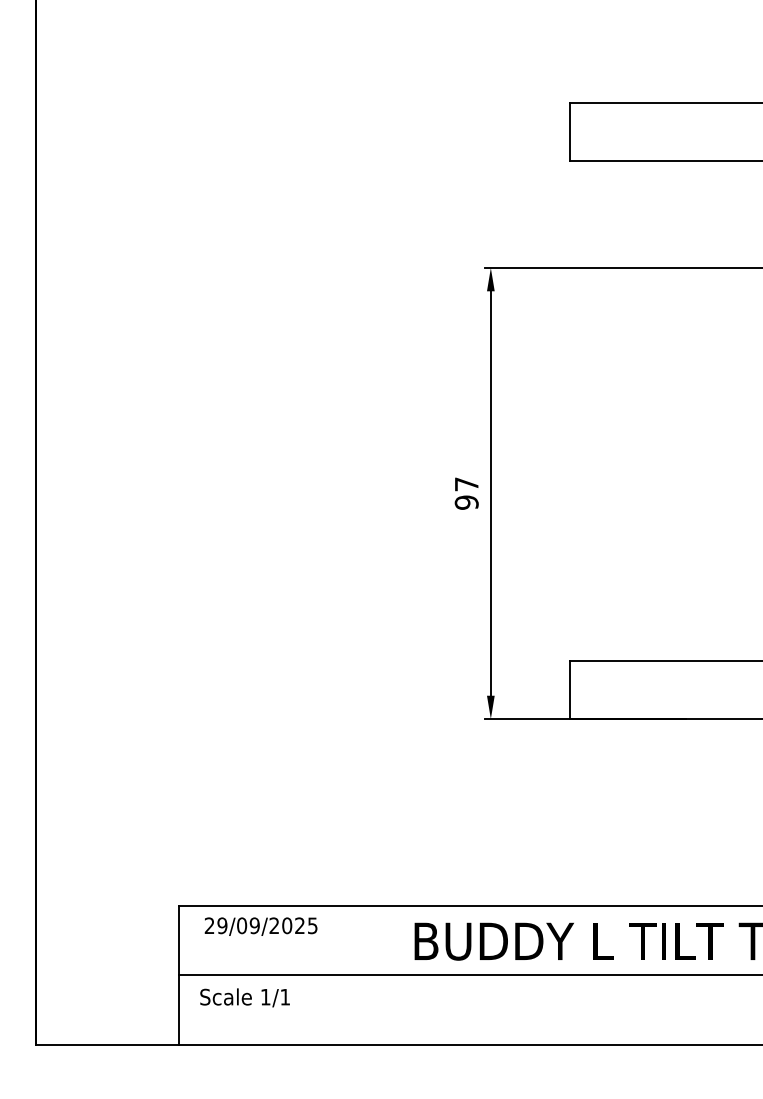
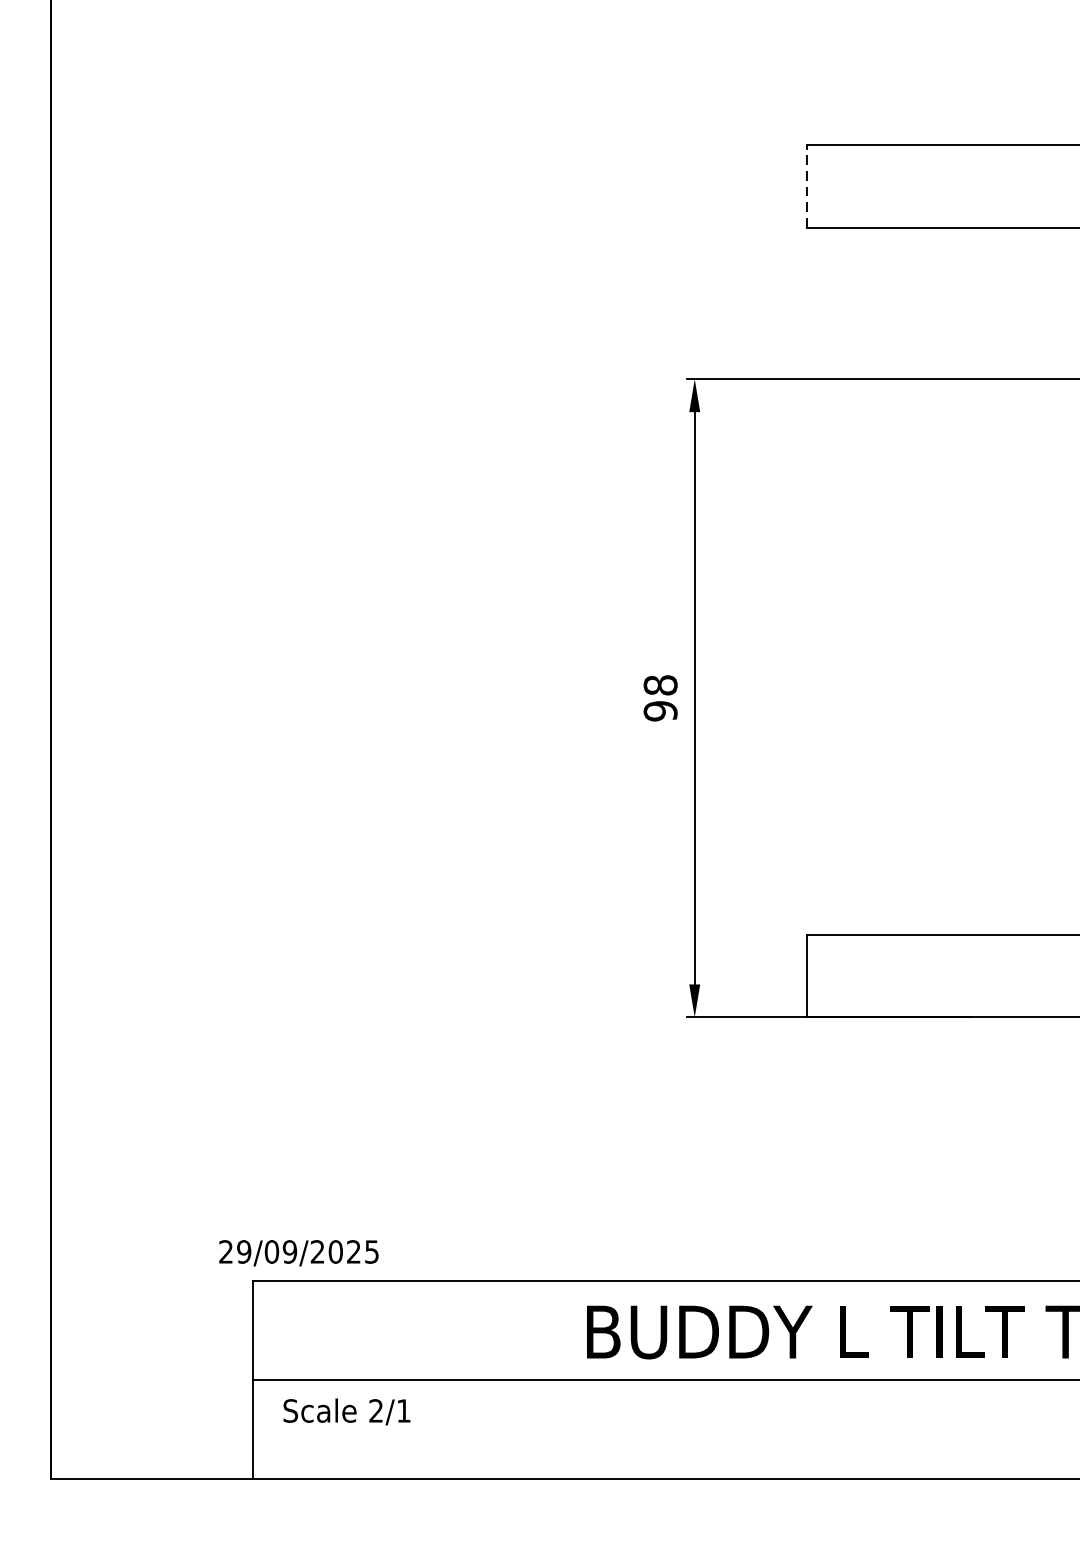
line: (570, 131) -> (807, 186), solid -> dashed
text: (466, 484) -> (660, 685), 97 -> 98
text: (260, 926) -> (298, 1252), moved
text: (265, 996) -> (375, 1410), 1/1 -> 2/1

